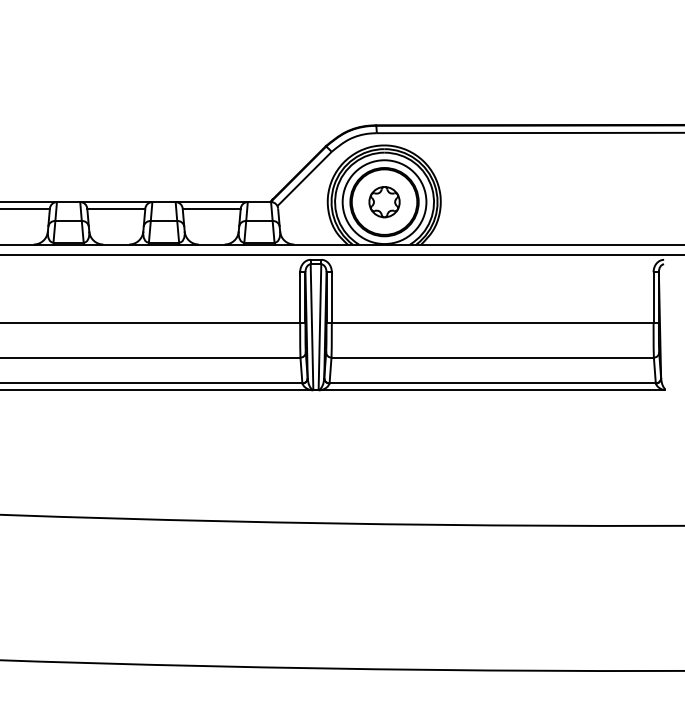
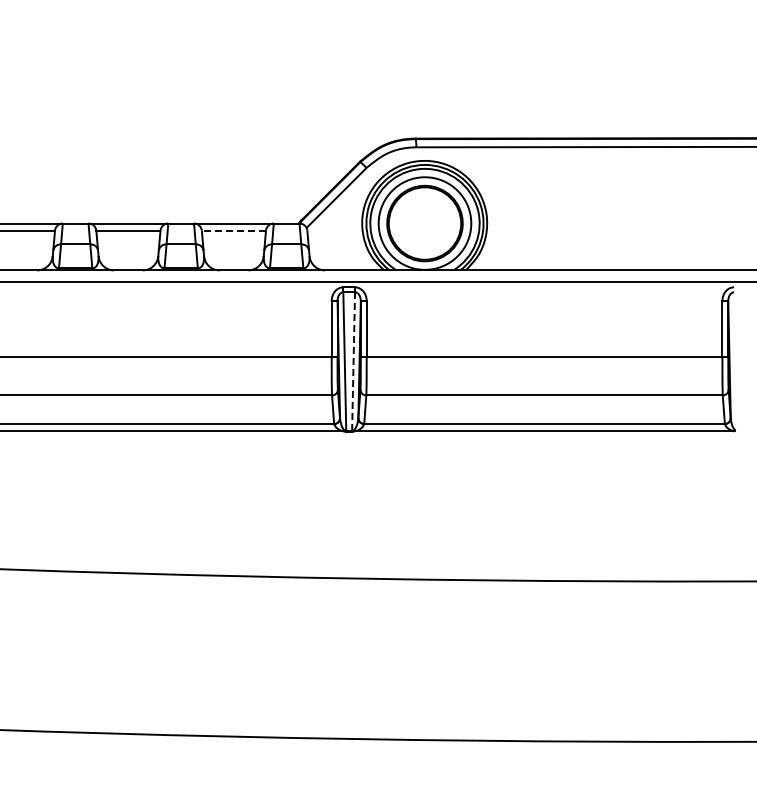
part: (384, 202) -> (424, 223), removed
line: (211, 209) -> (233, 231), solid -> dashed
line: (319, 326) -> (353, 361), solid -> dashed

